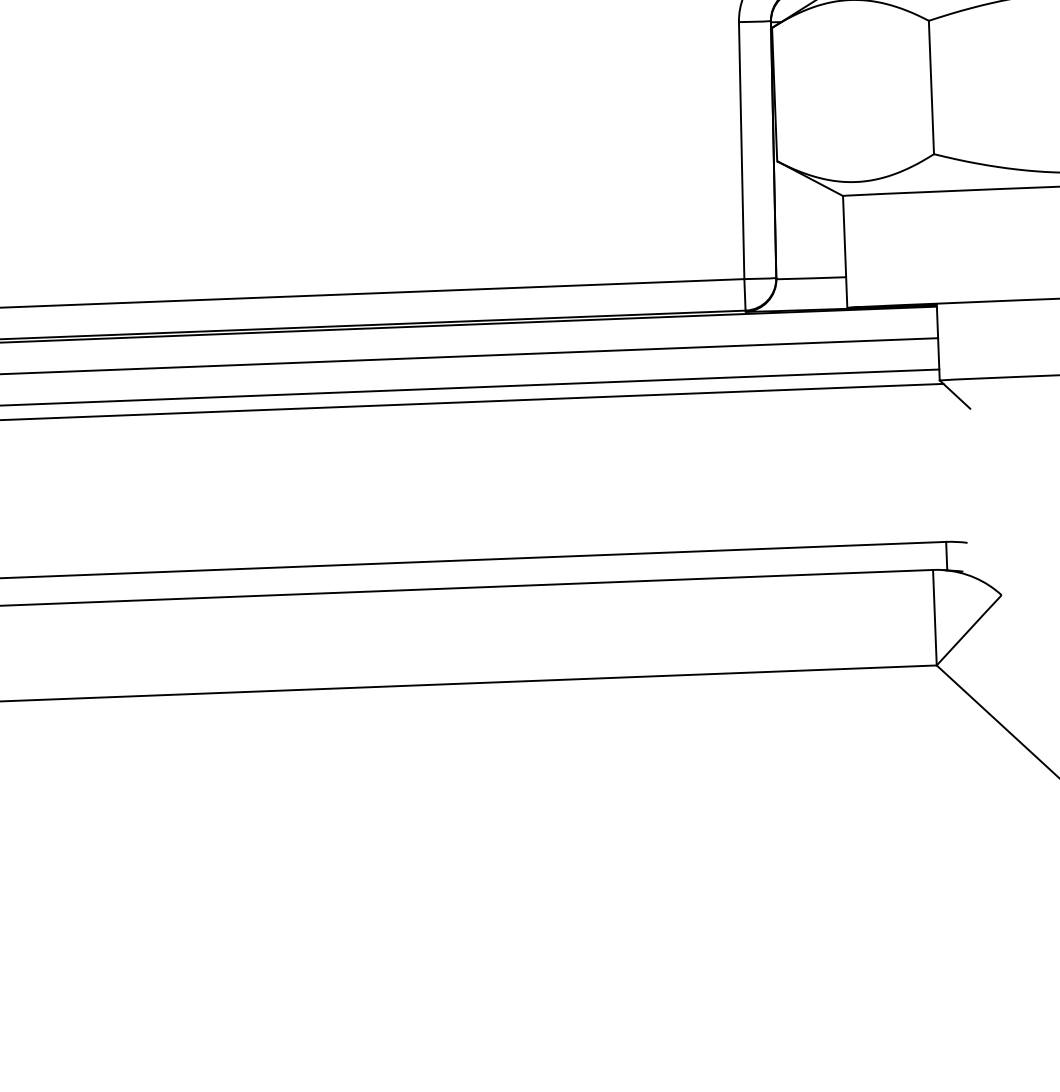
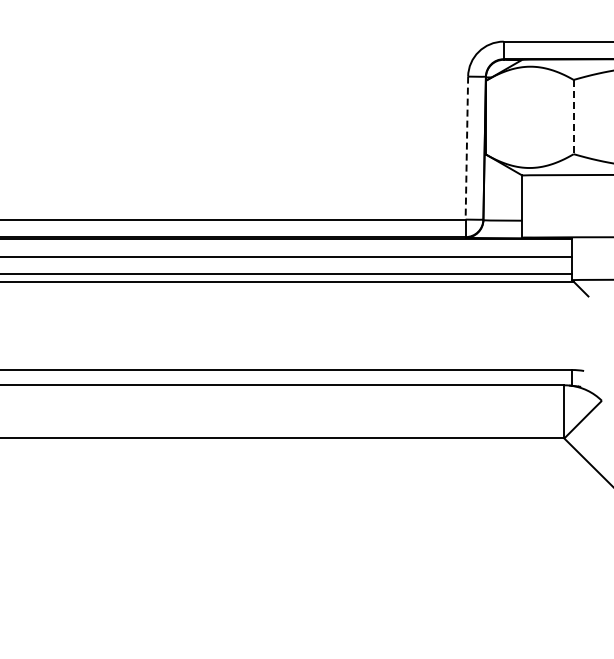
line: (931, 88) -> (573, 117), solid -> dashed
line: (741, 151) -> (466, 148), solid -> dashed

